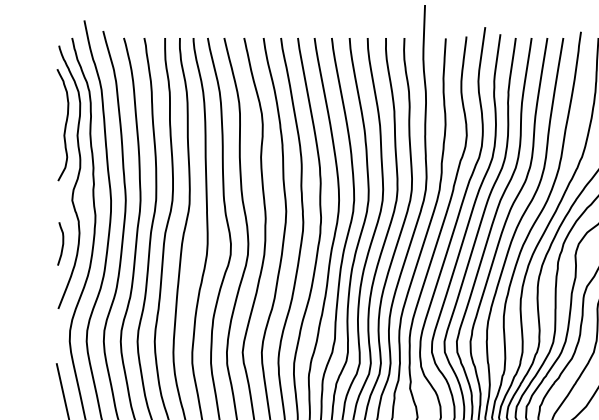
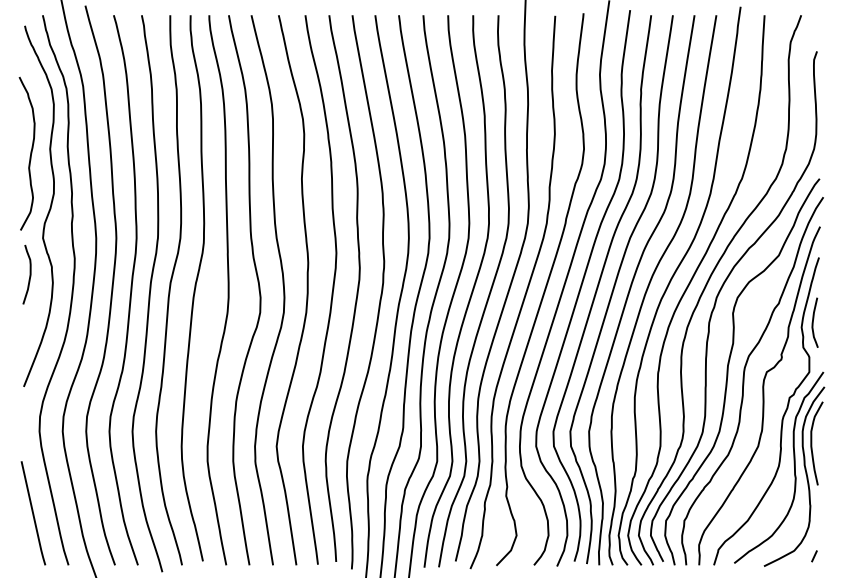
curve: (65, 124) -> (30, 153), moved
curve: (62, 243) -> (29, 274), moved

